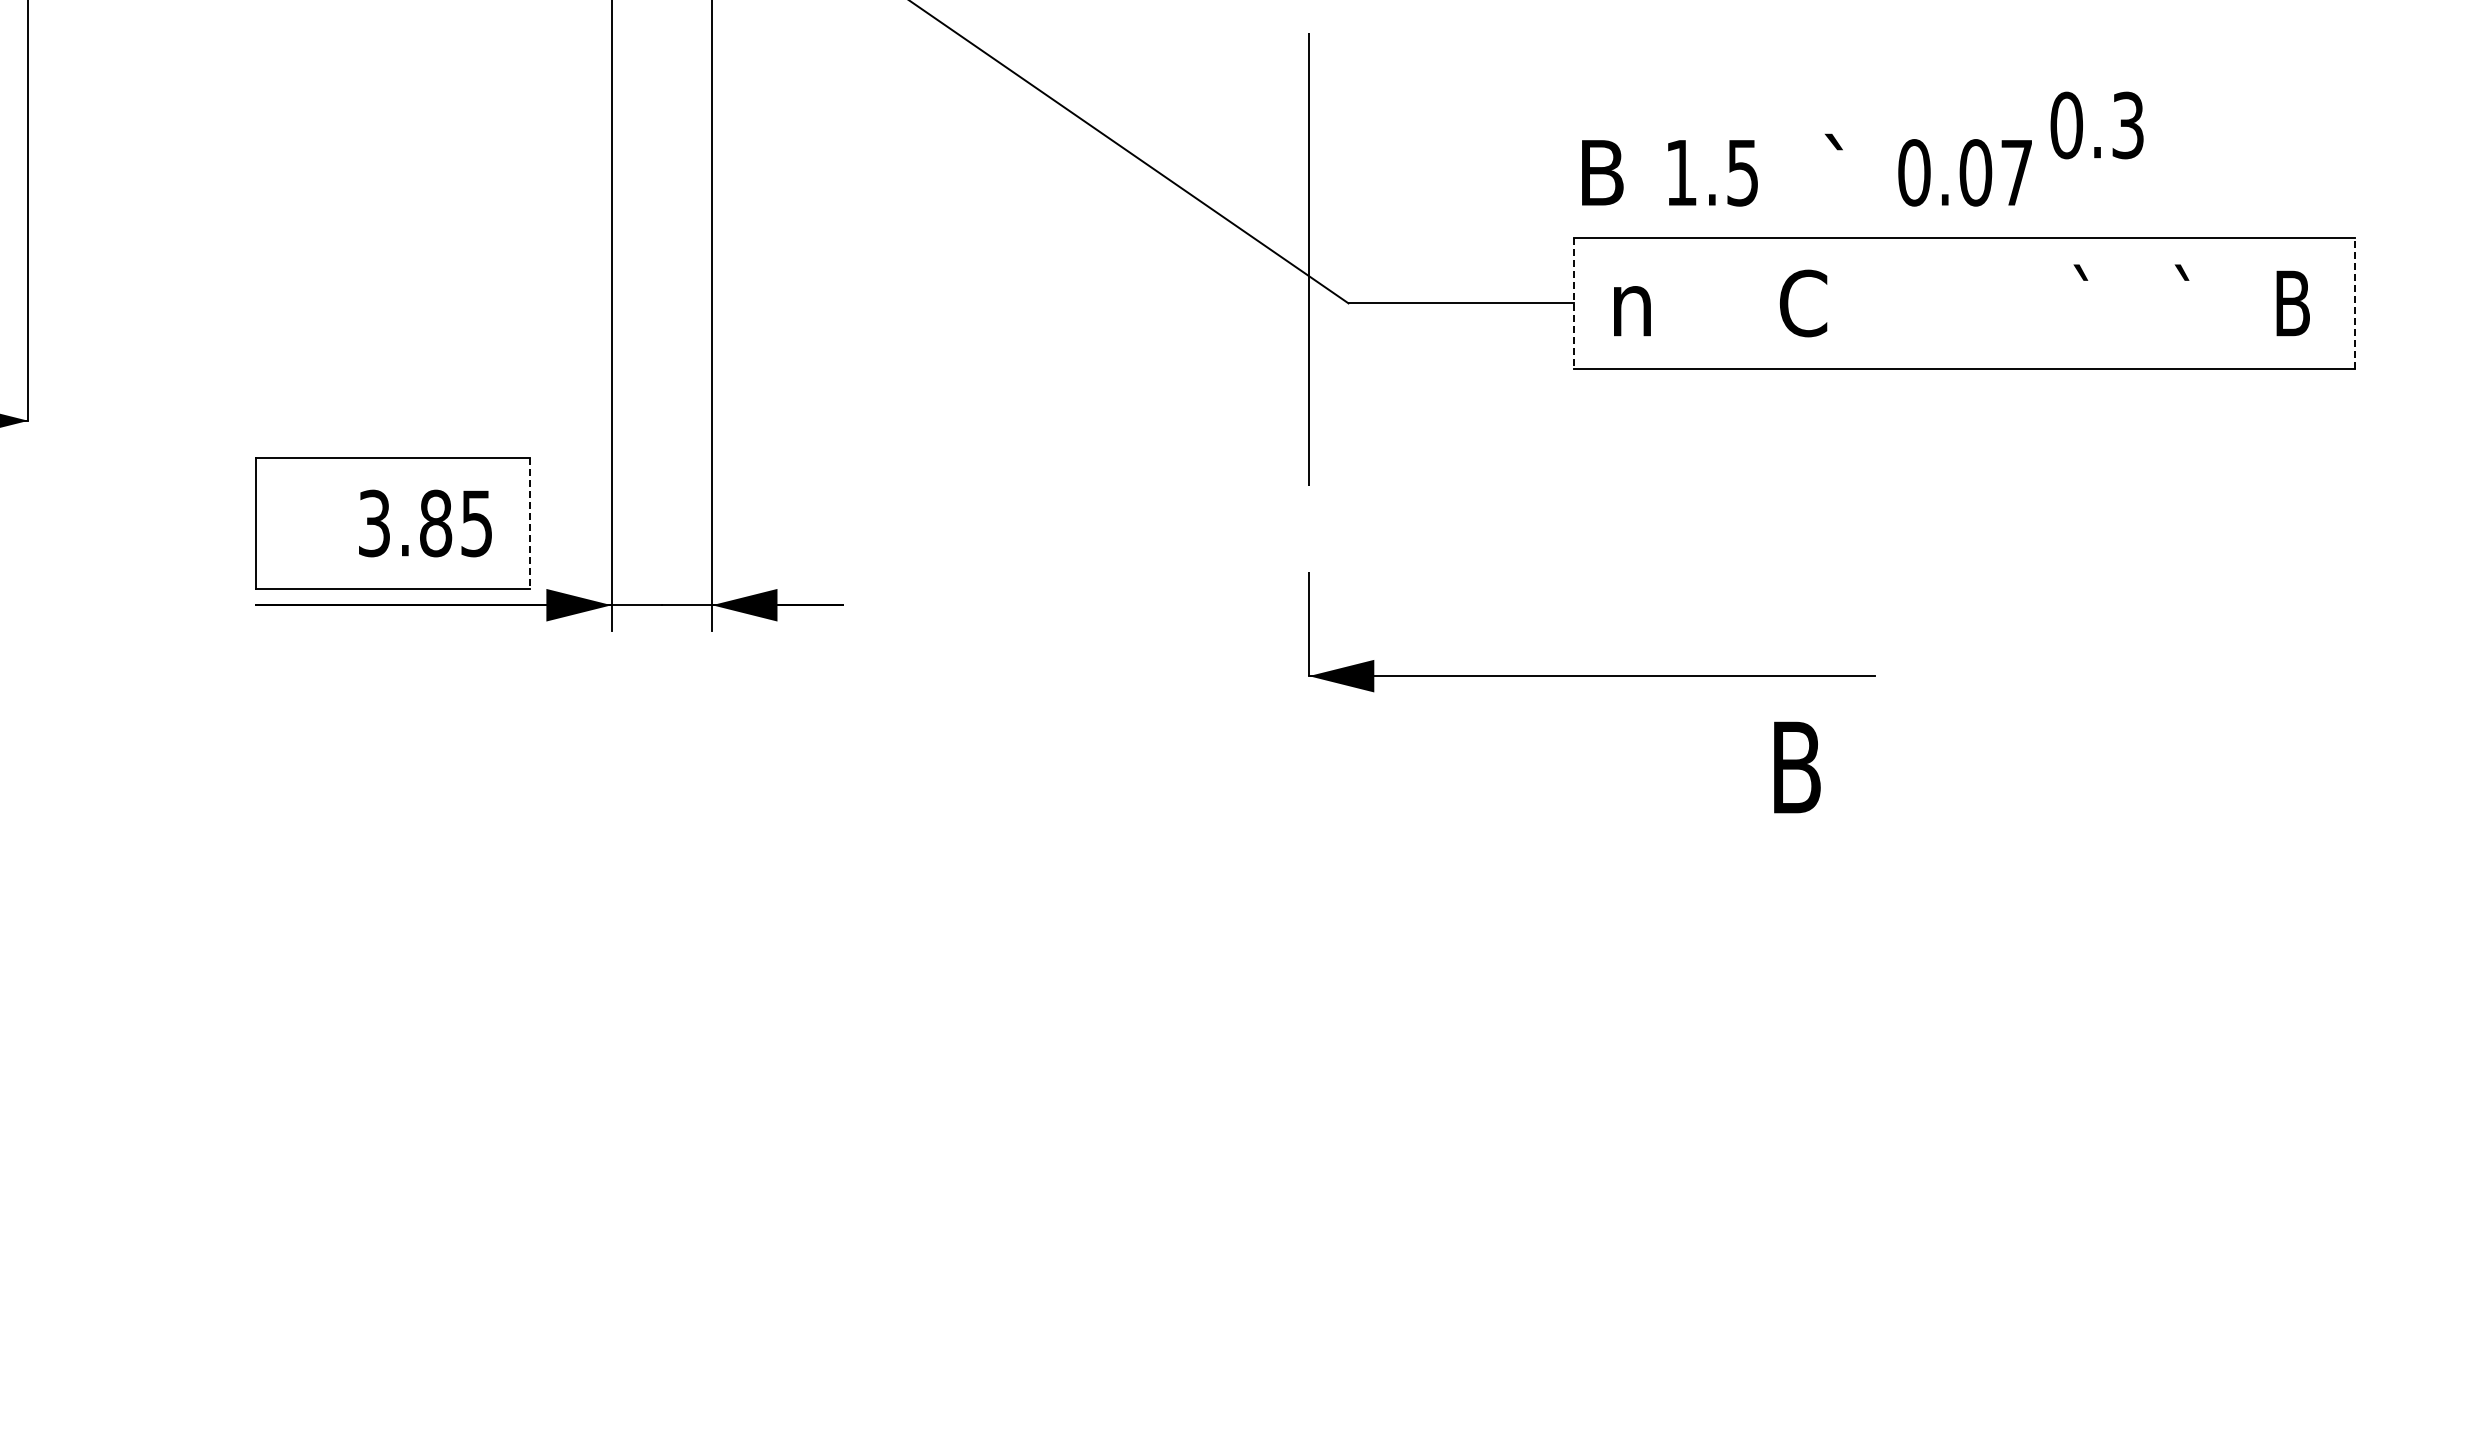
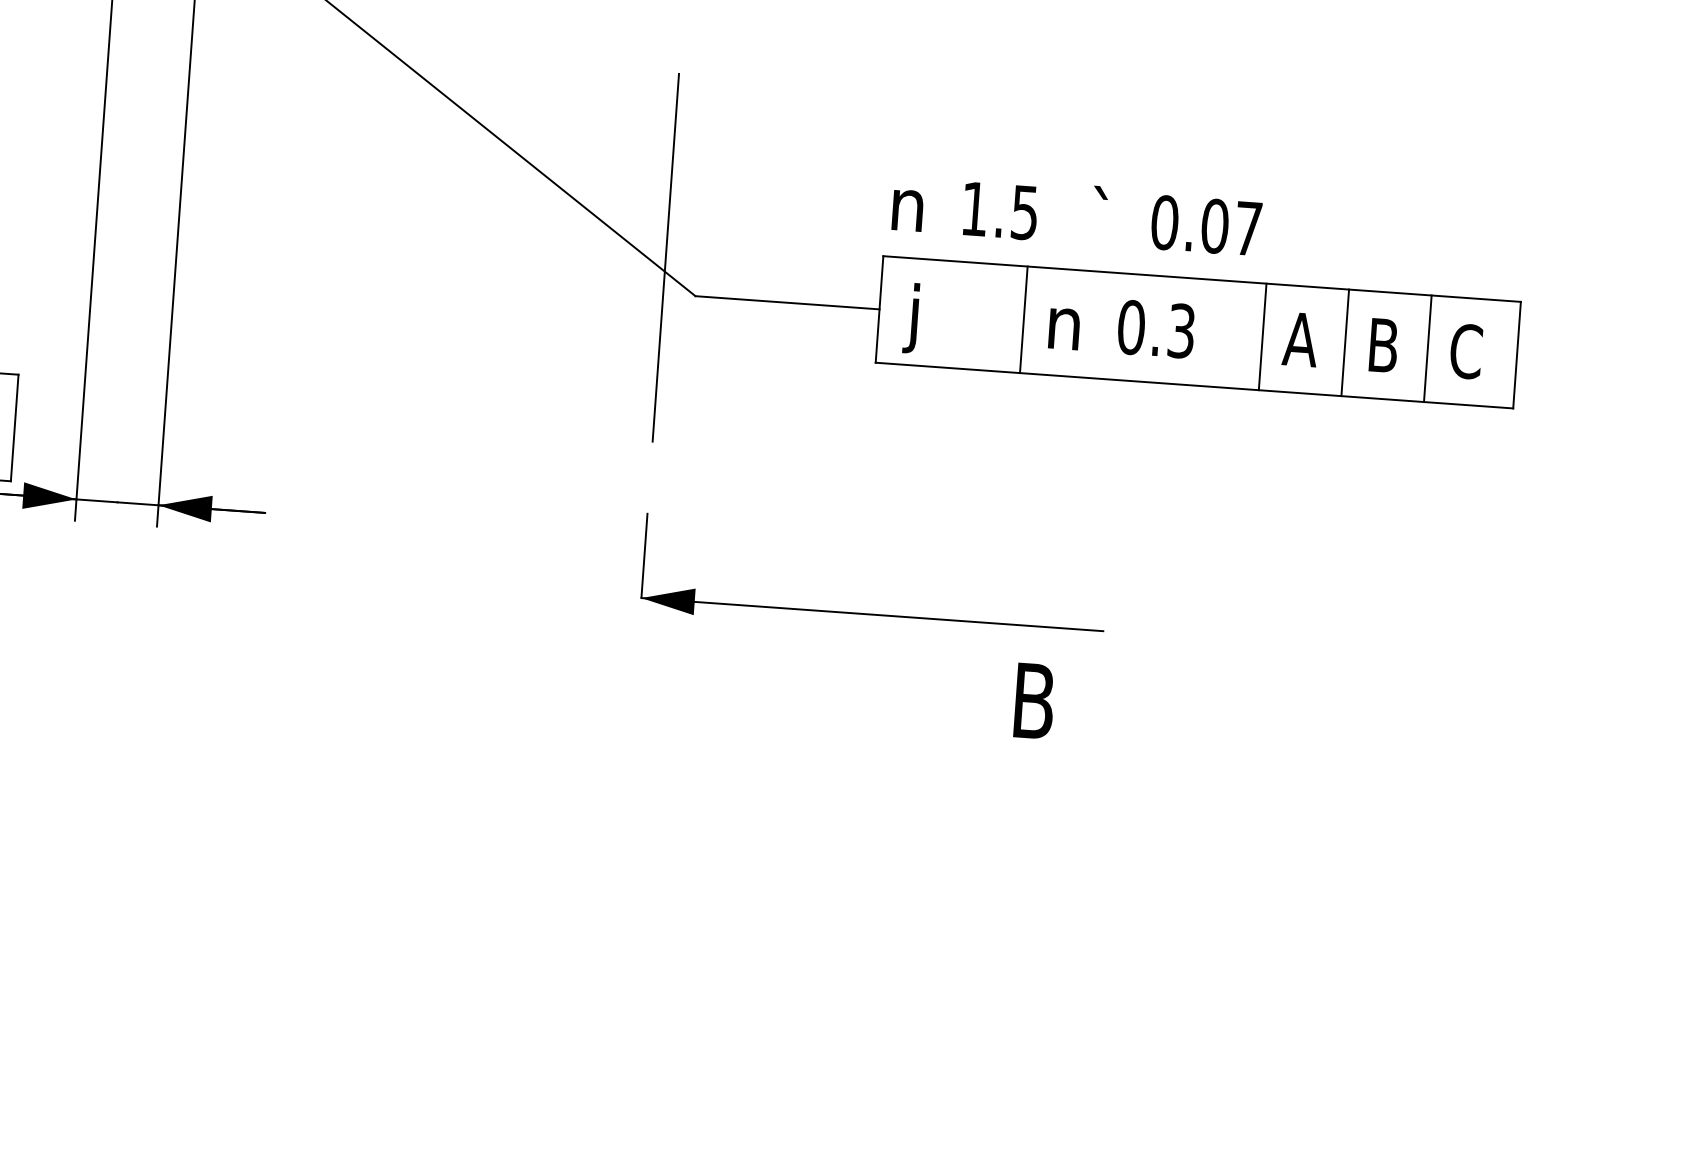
text: (2096, 125) -> (1155, 329), moved
text: (1602, 172) -> (910, 204), B -> n
text: (2089, 300) -> (1300, 337), ` -> A
text: (2191, 300) -> (1383, 343), ` -> B
line: (1750, 303) -> (1023, 319), added
text: (1803, 303) -> (1066, 322), C -> n
line: (2043, 303) -> (1262, 336), added
line: (2144, 303) -> (1345, 342), added
line: (2245, 303) -> (1427, 348), added
text: (2292, 303) -> (1465, 351), B -> C
line: (2355, 303) -> (1517, 355), dashed -> solid
line: (1574, 304) -> (879, 310), dashed -> solid
text: (1627, 311) -> (922, 319), n -> j
line: (530, 524) -> (14, 428), dashed -> solid

